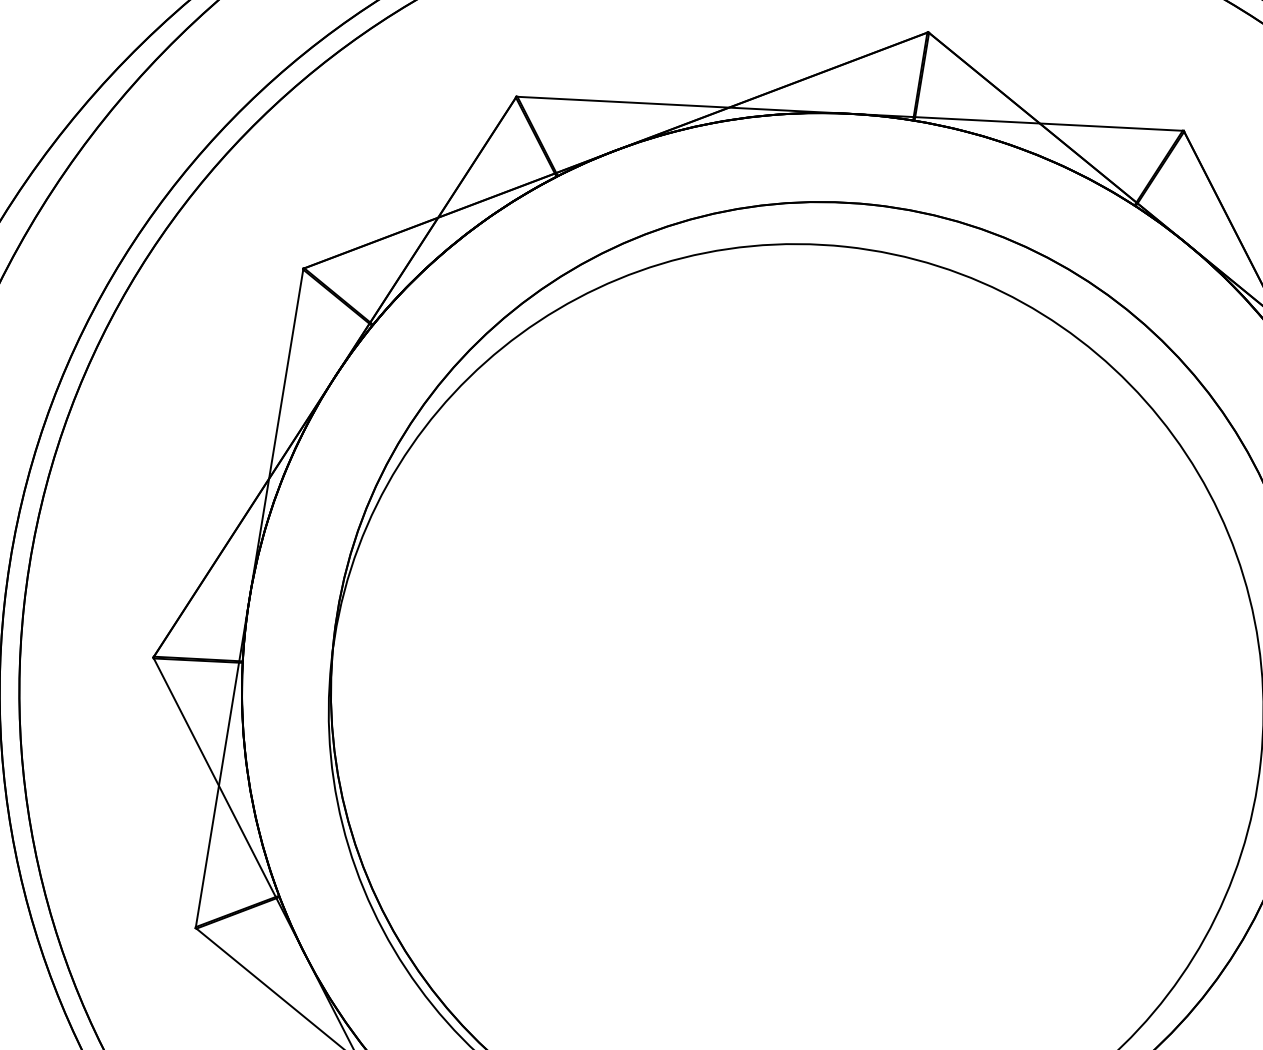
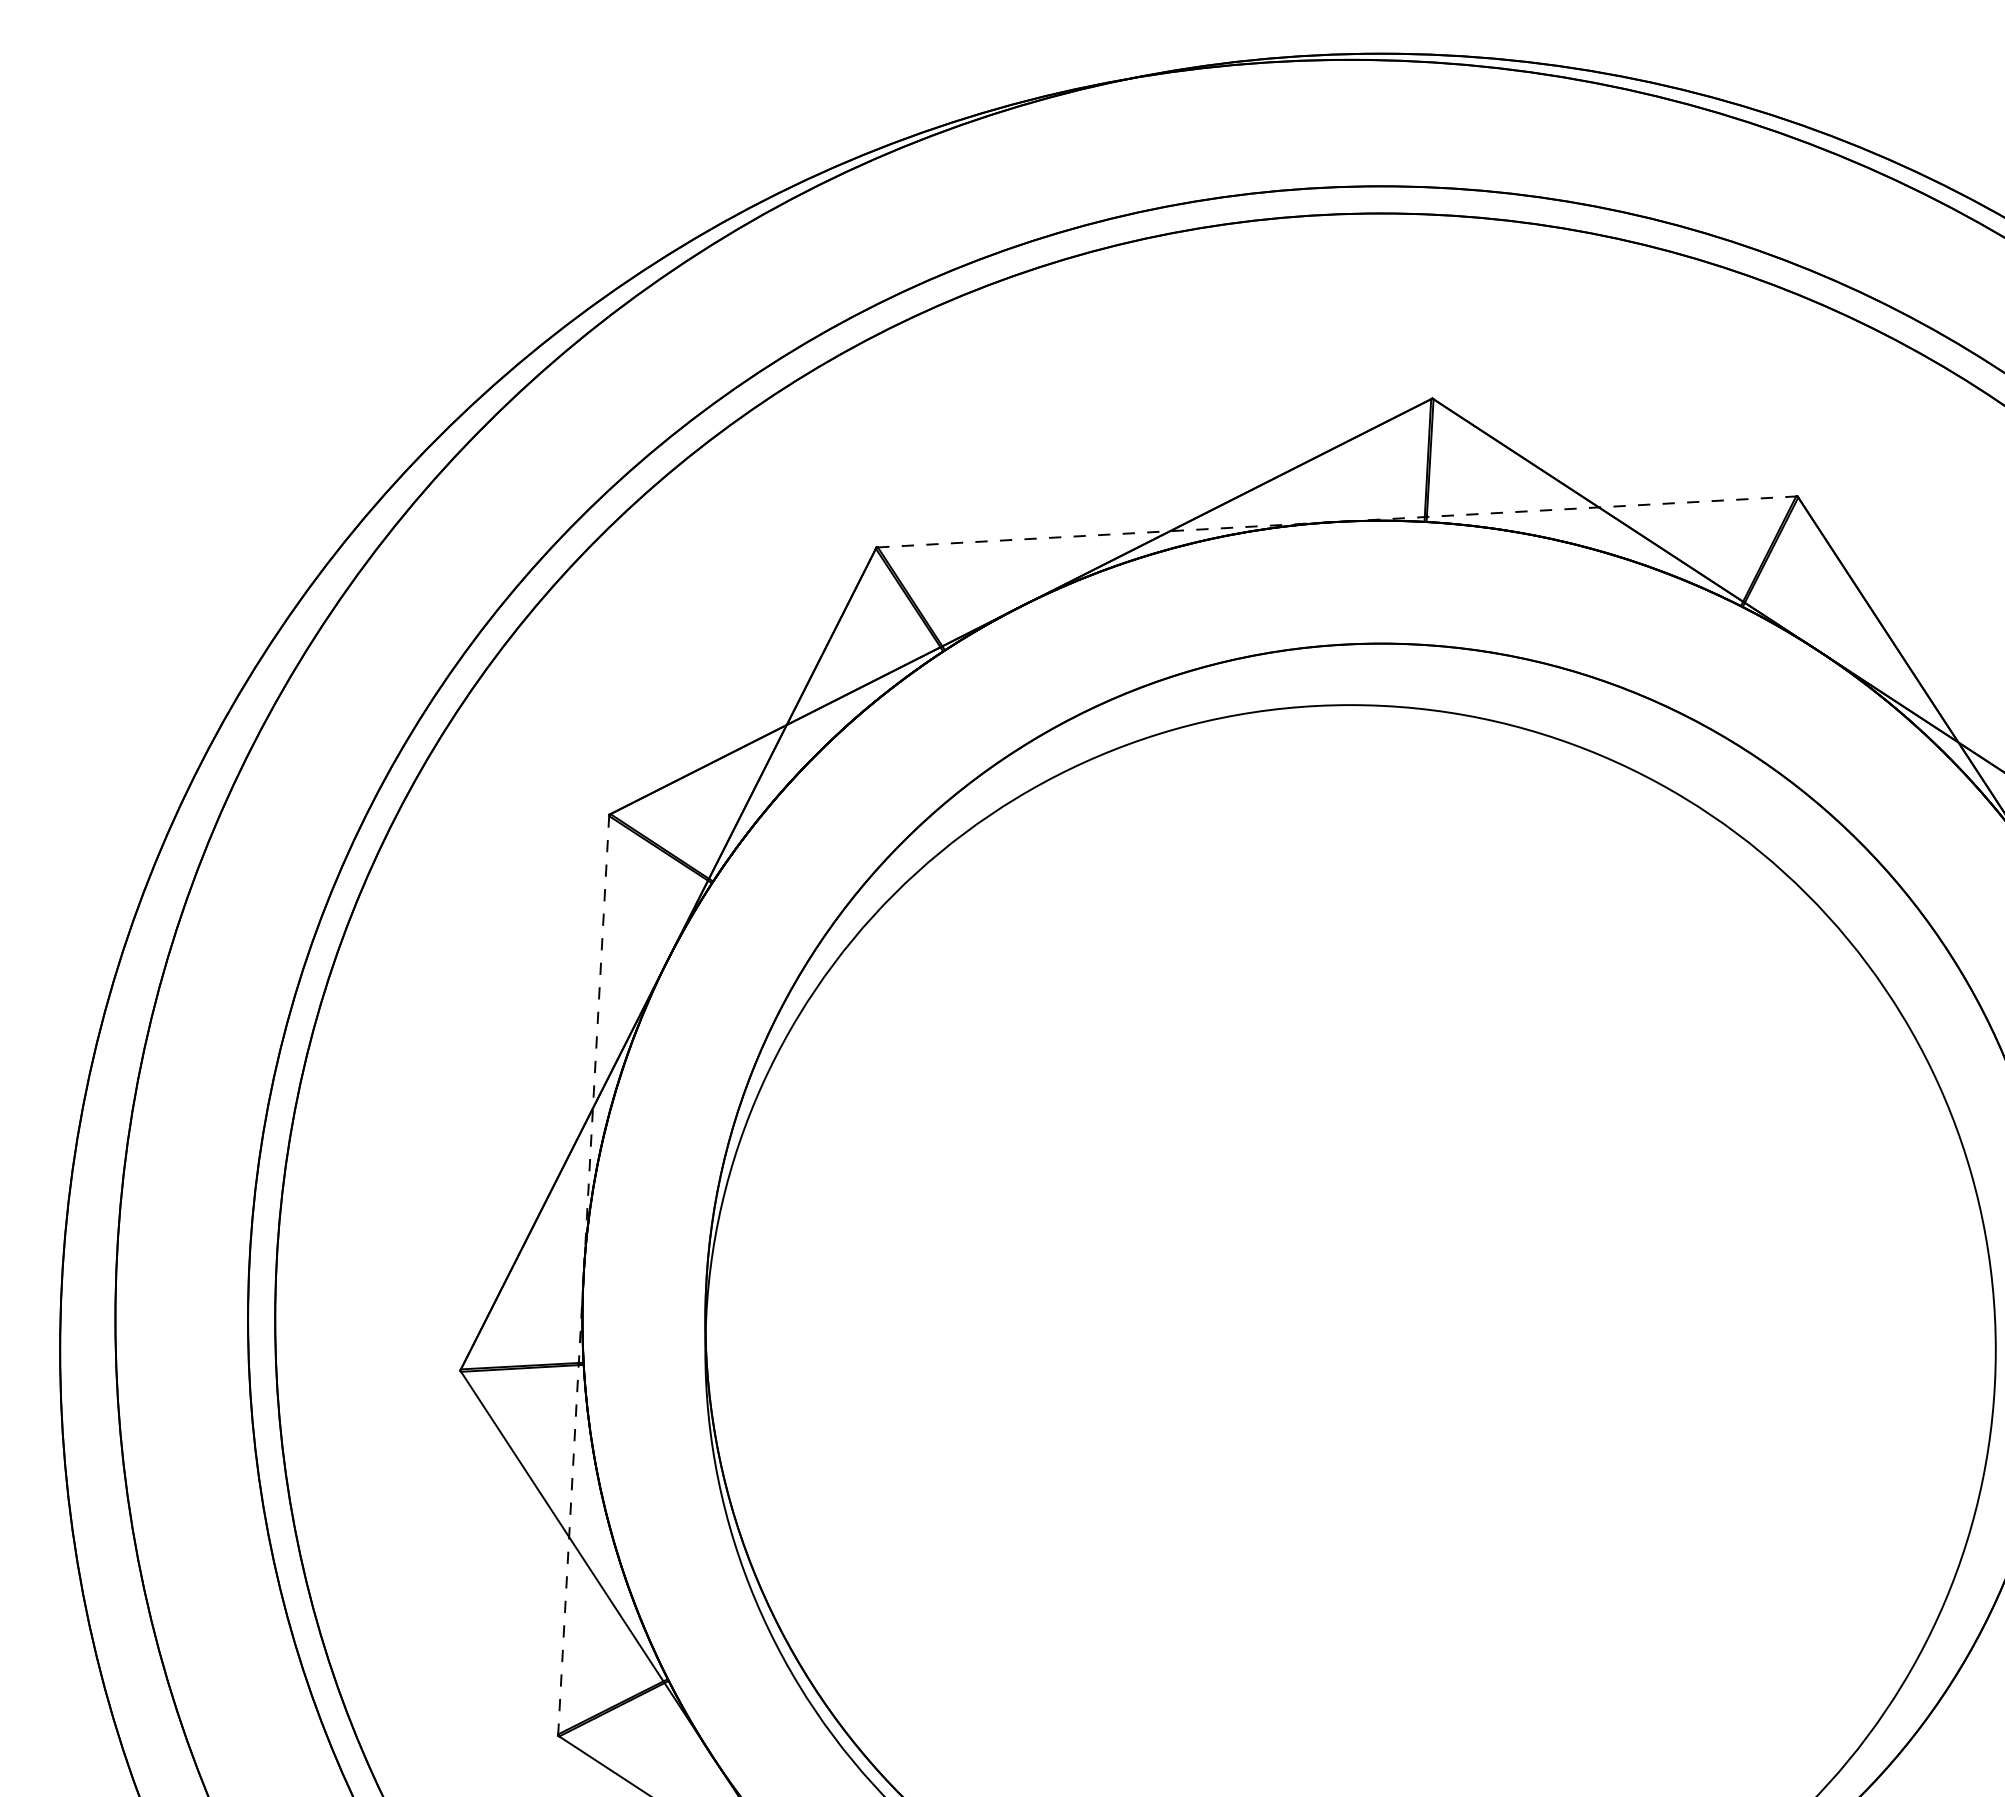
line: (849, 113) -> (1336, 521), solid -> dashed
line: (249, 597) -> (583, 1274), solid -> dashed

